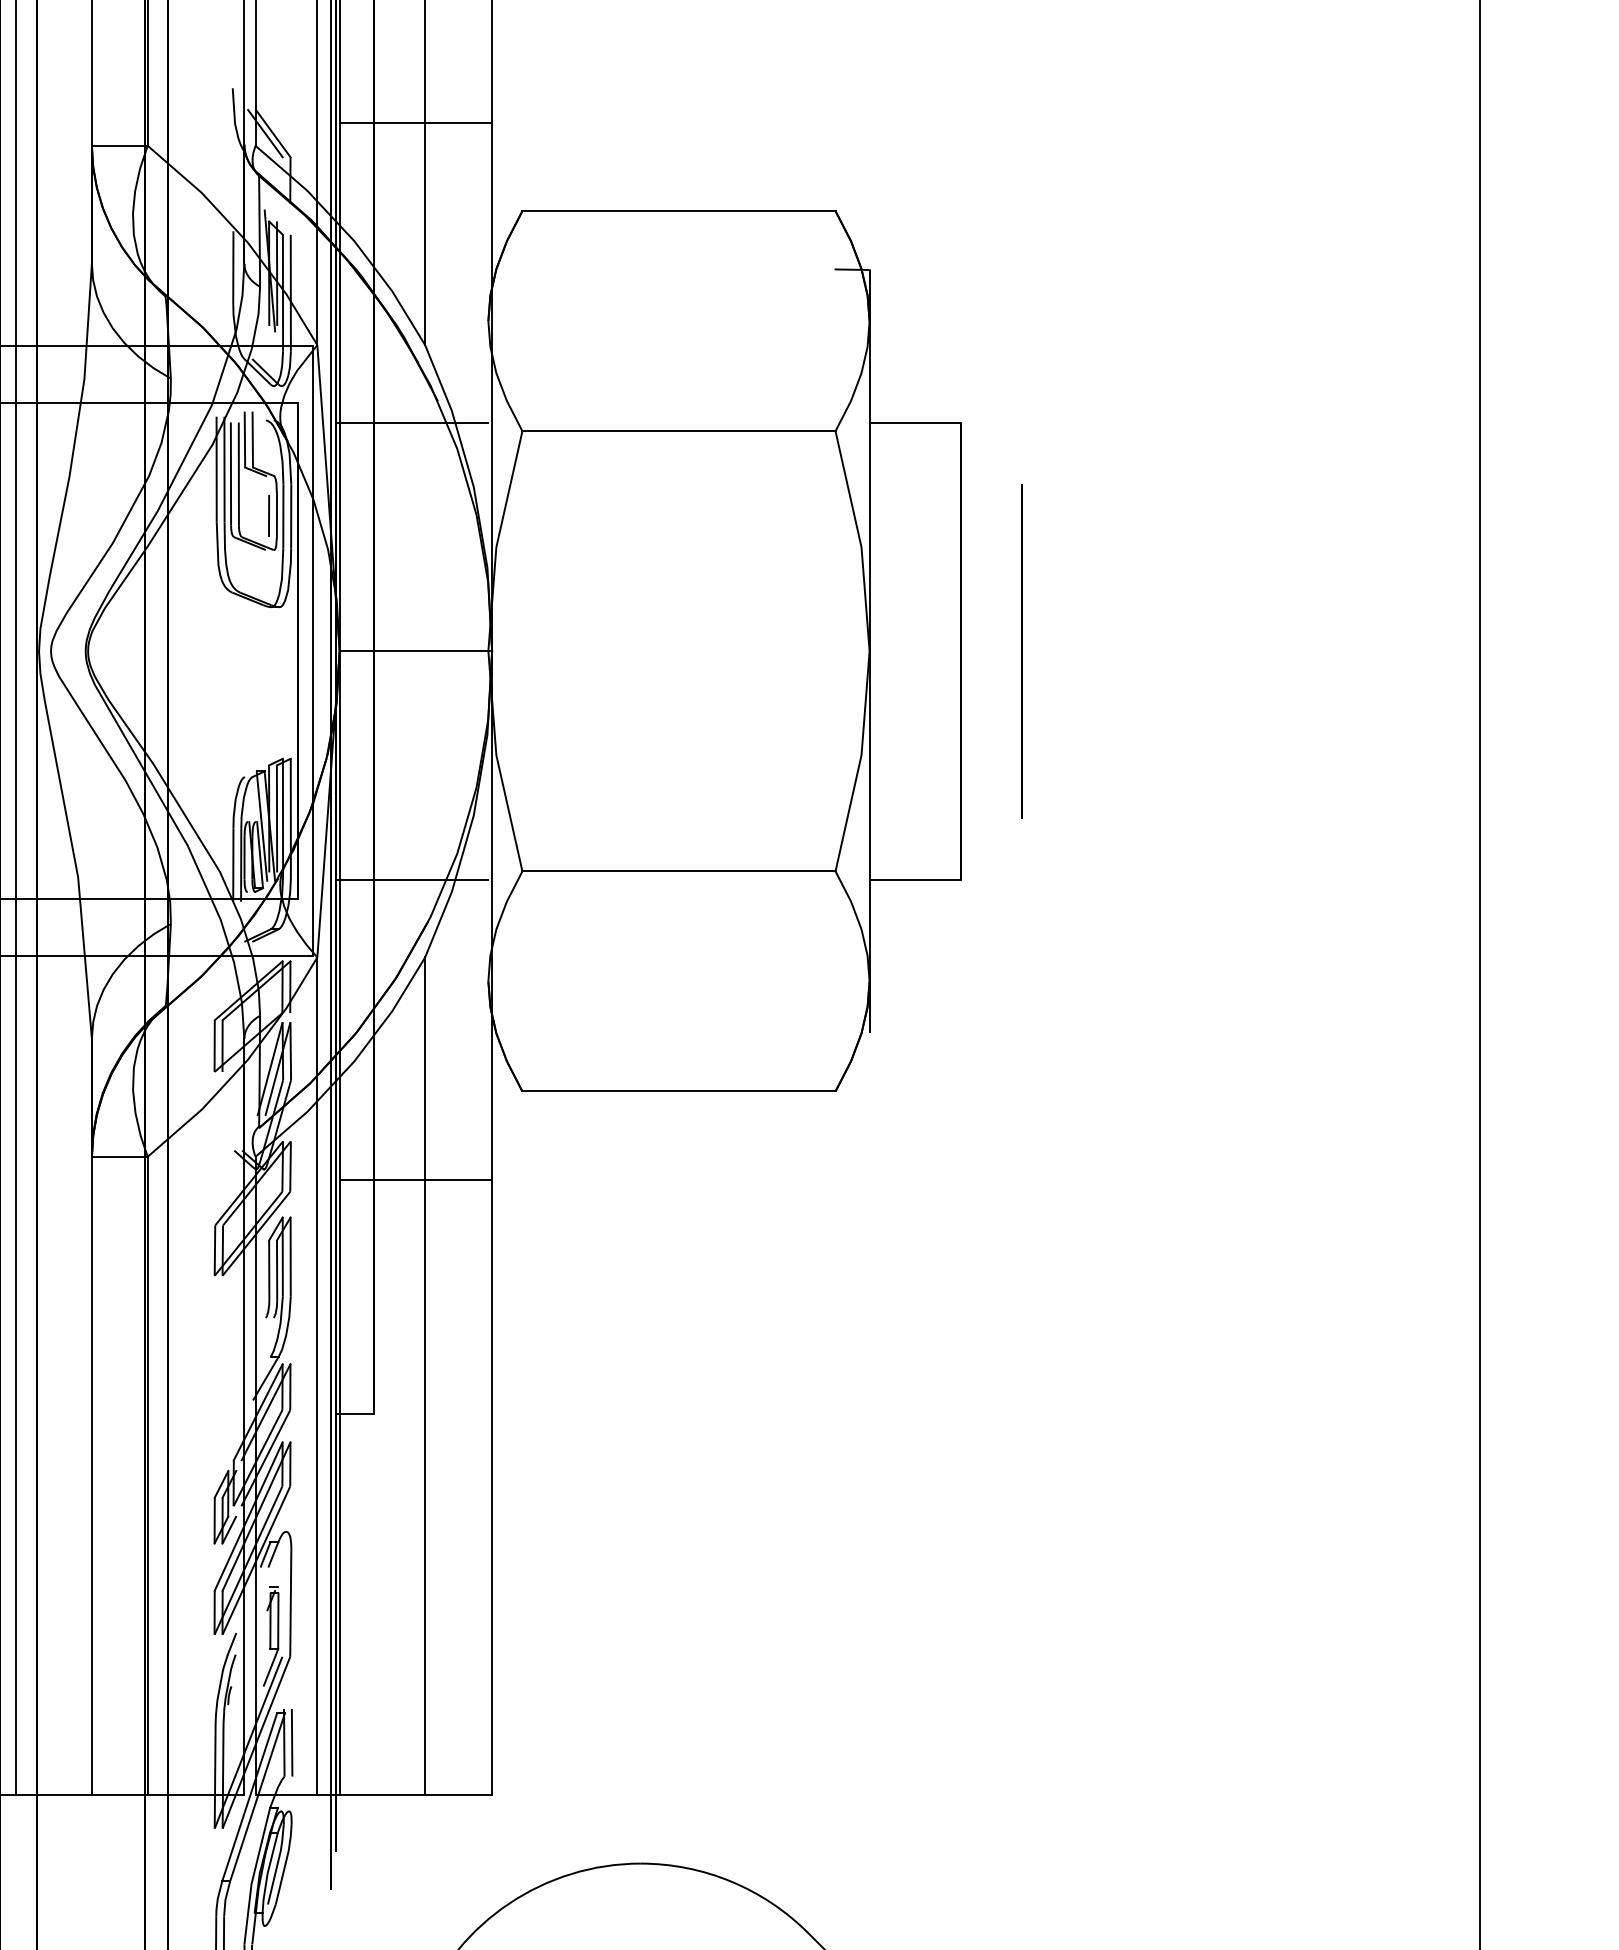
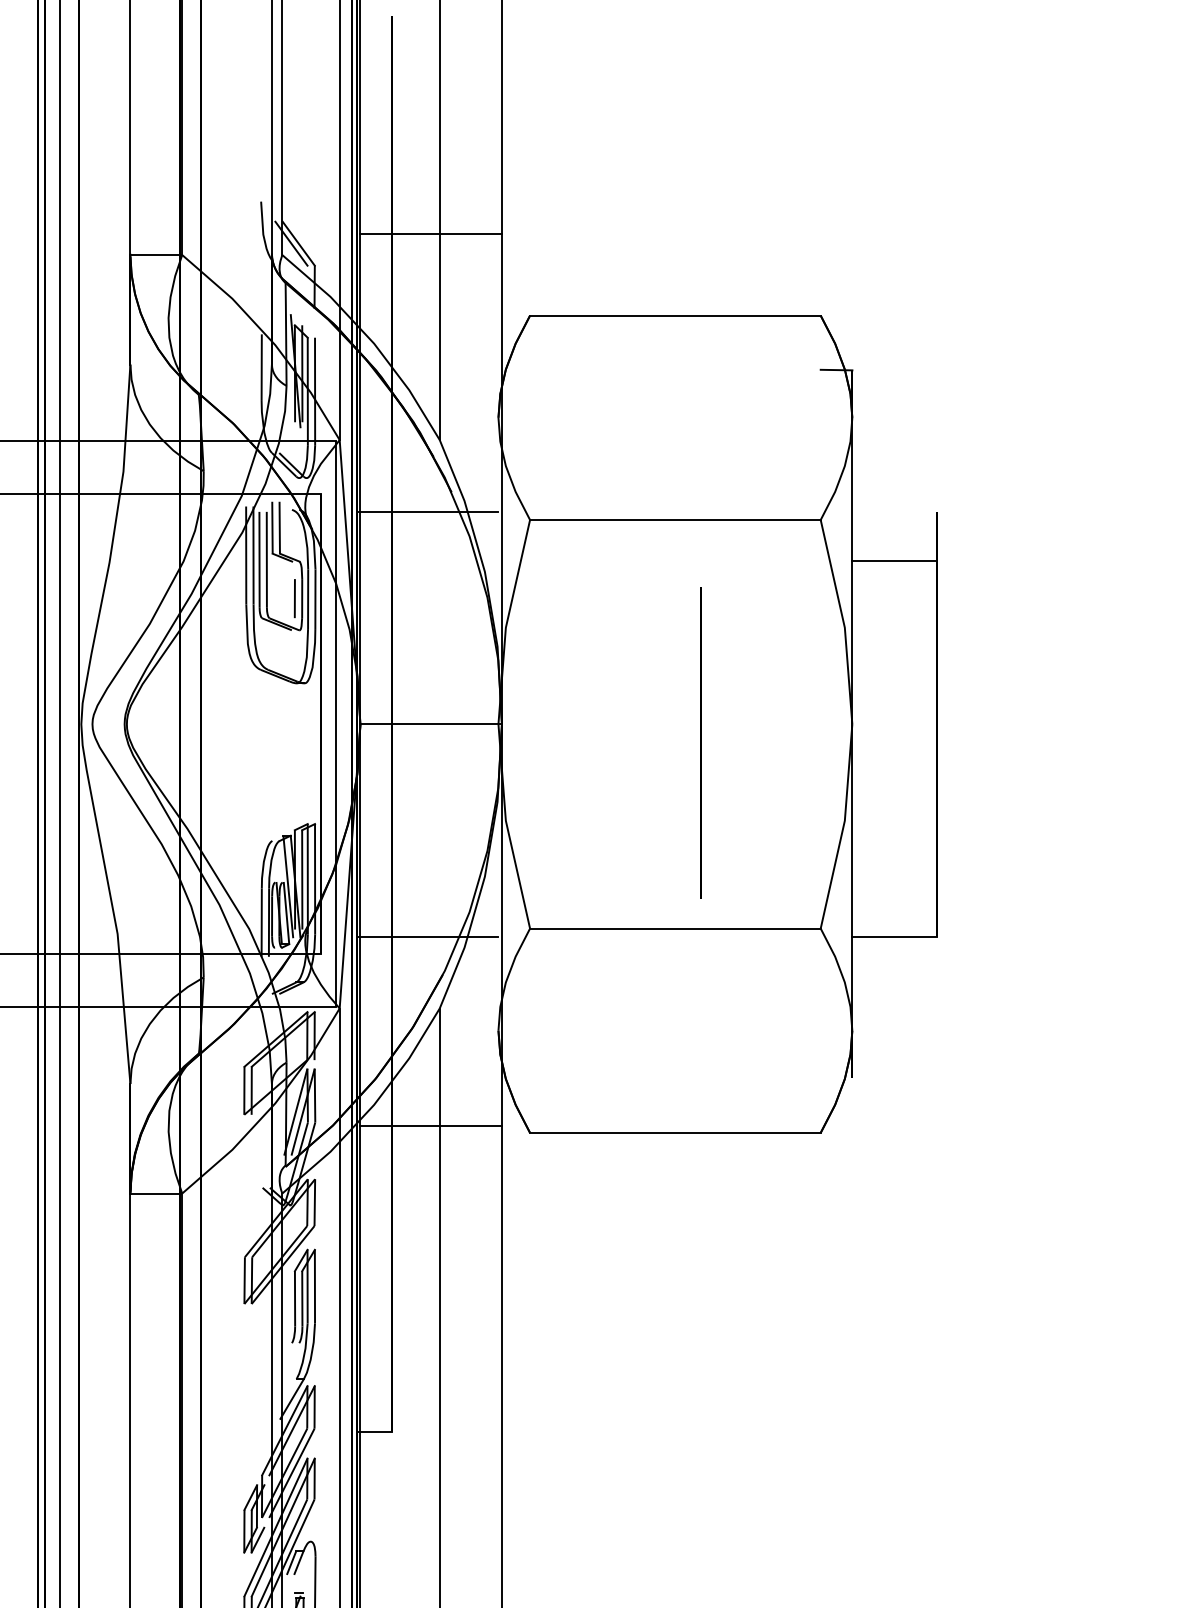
line: (915, 422) -> (894, 561), moved
line: (1021, 651) -> (700, 743), moved
line: (415, 1179) -> (430, 1125), moved

